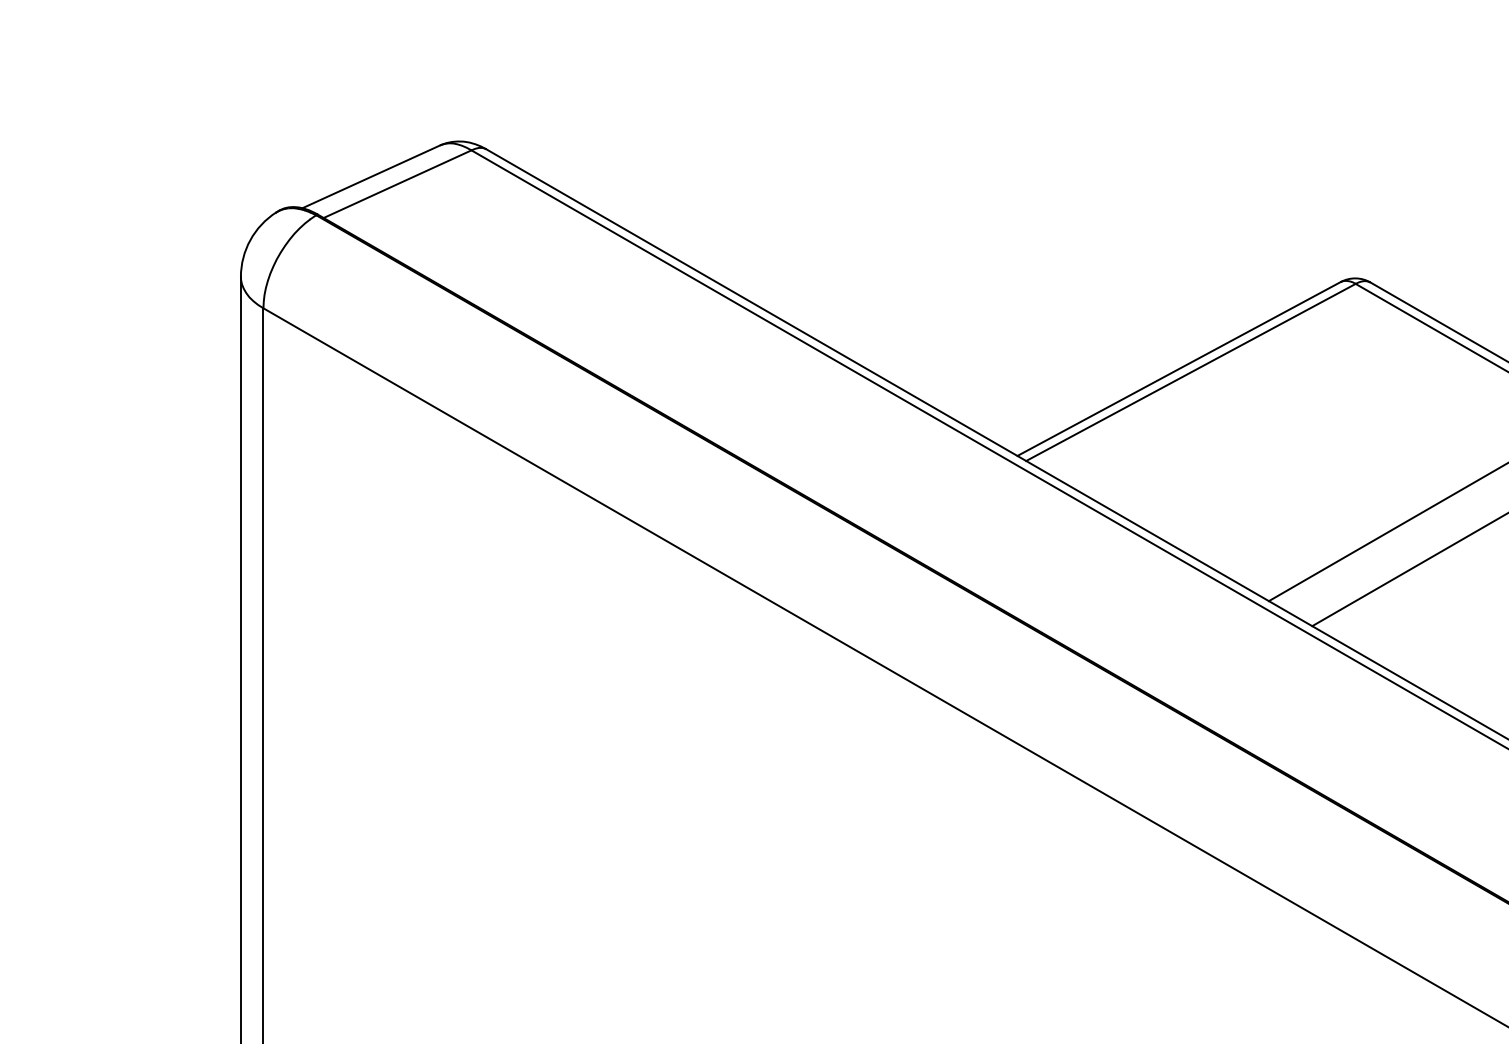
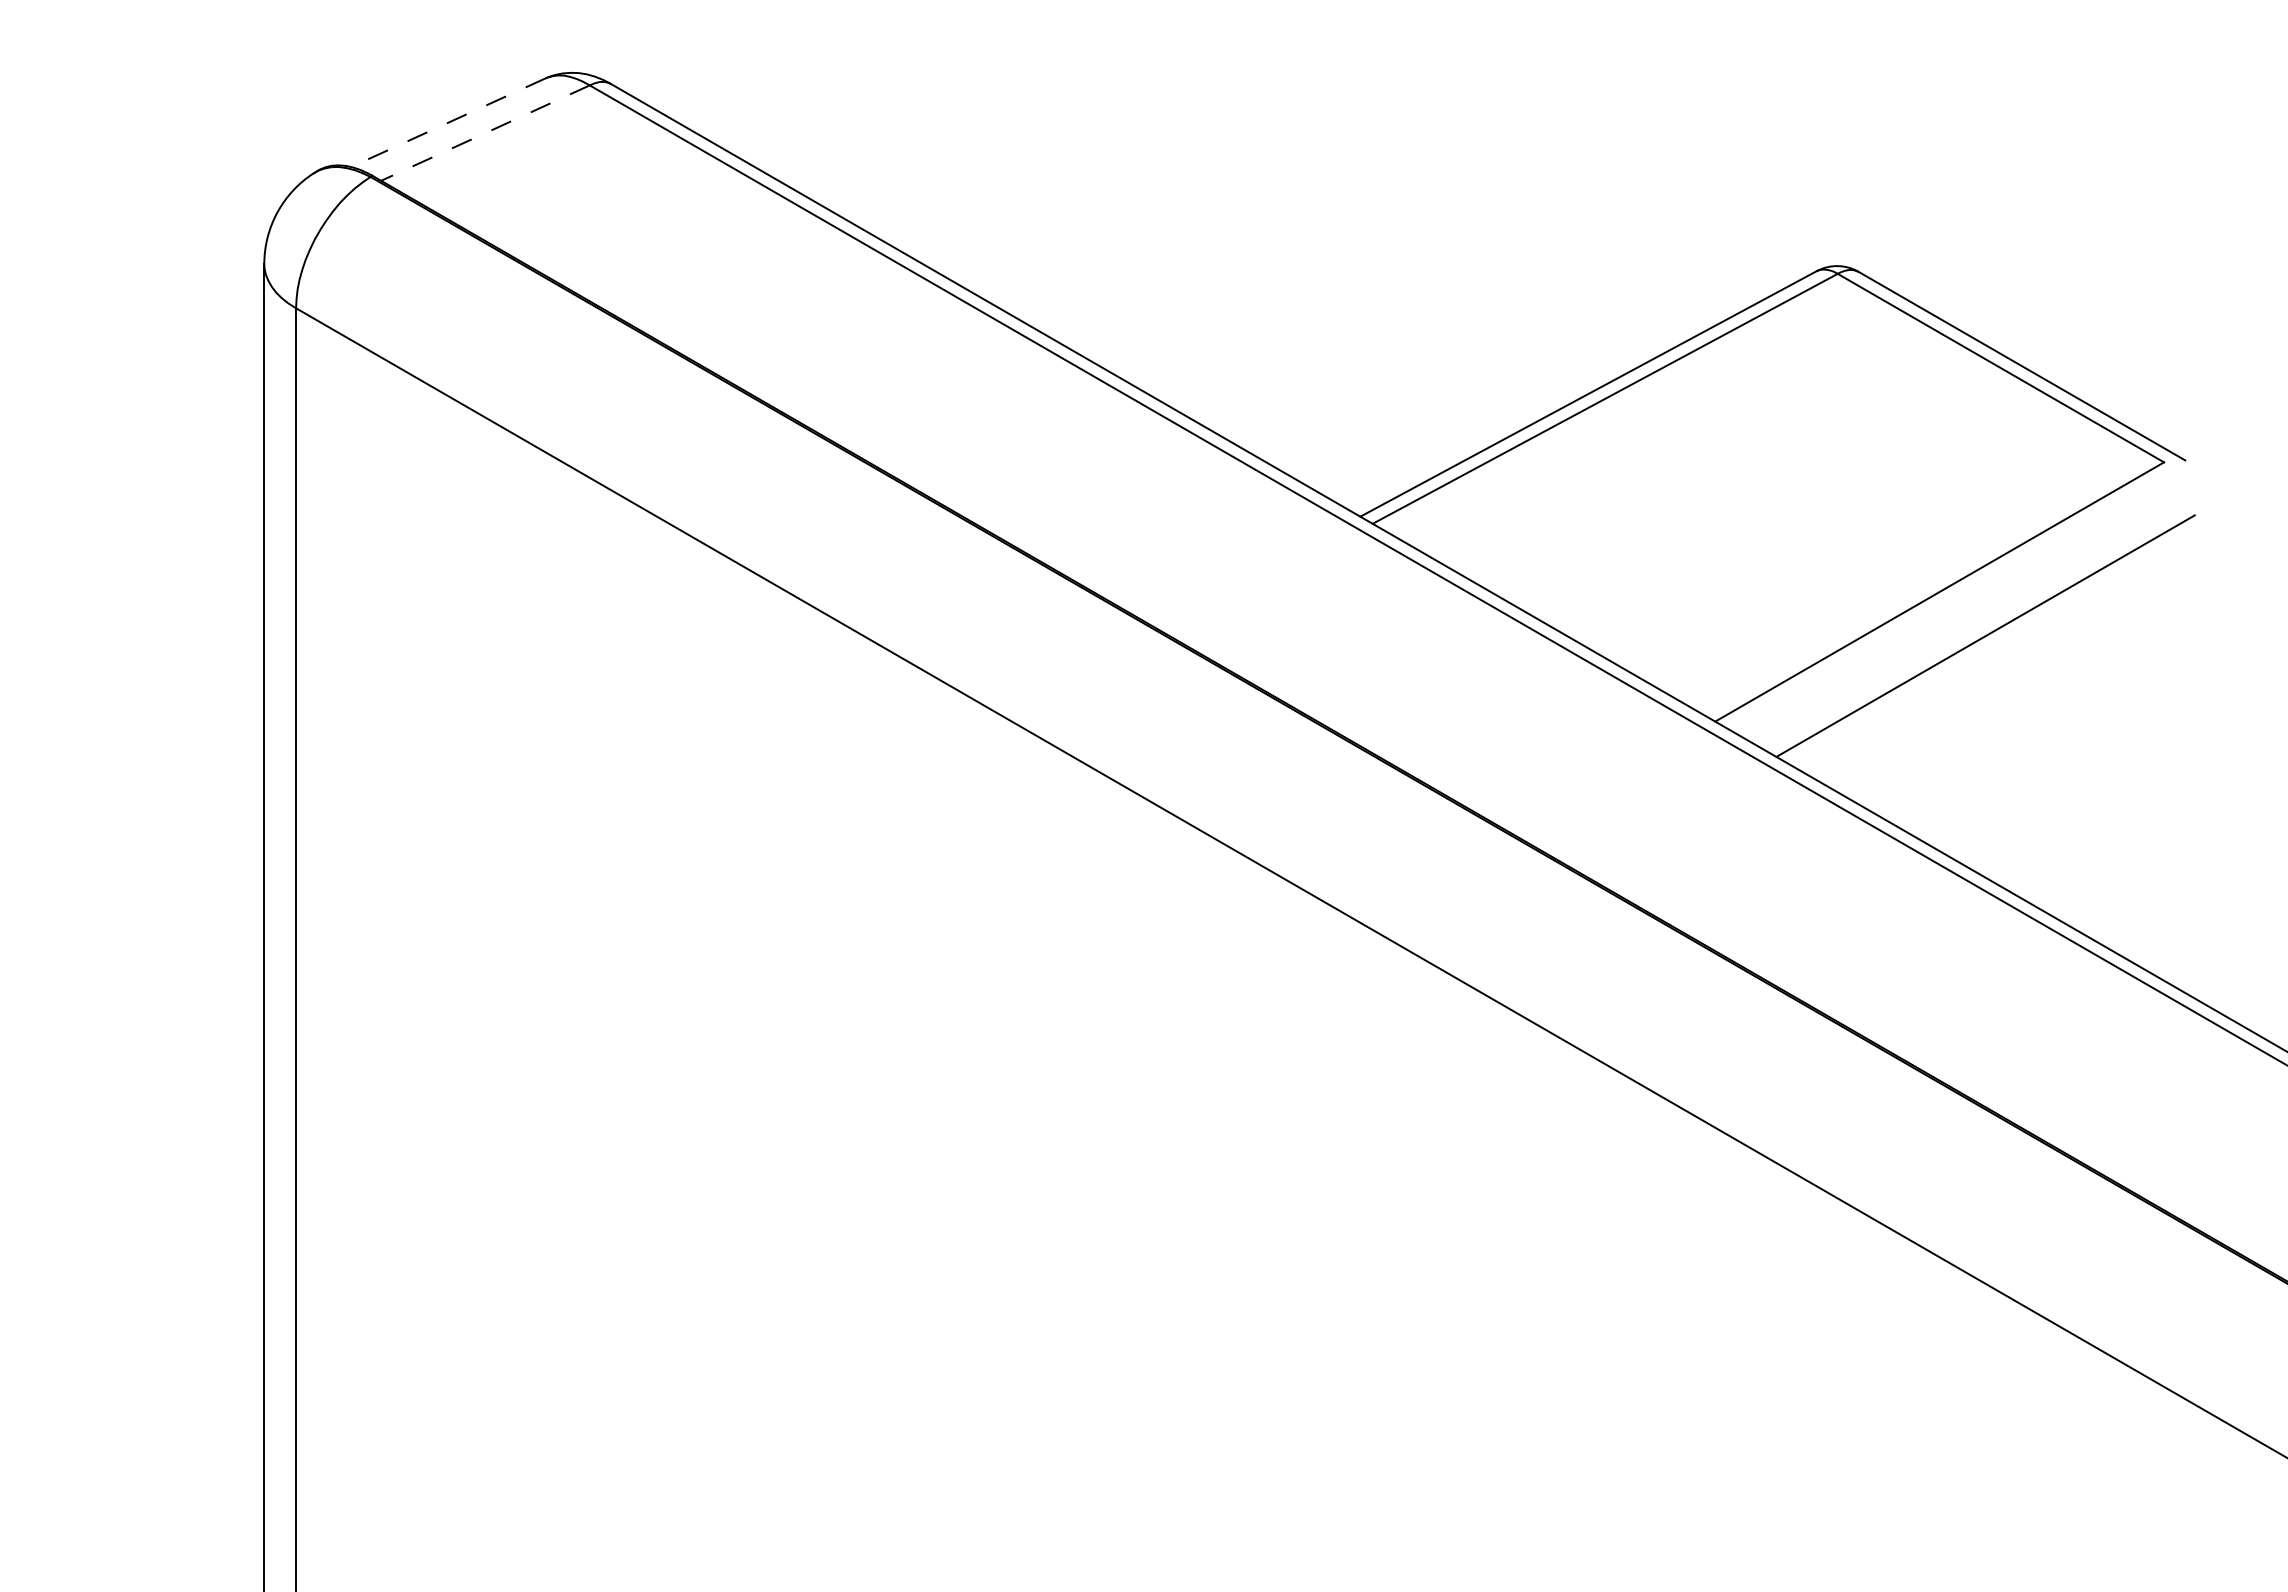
line: (371, 176) -> (448, 122), solid -> dashed
line: (397, 184) -> (485, 133), solid -> dashed

